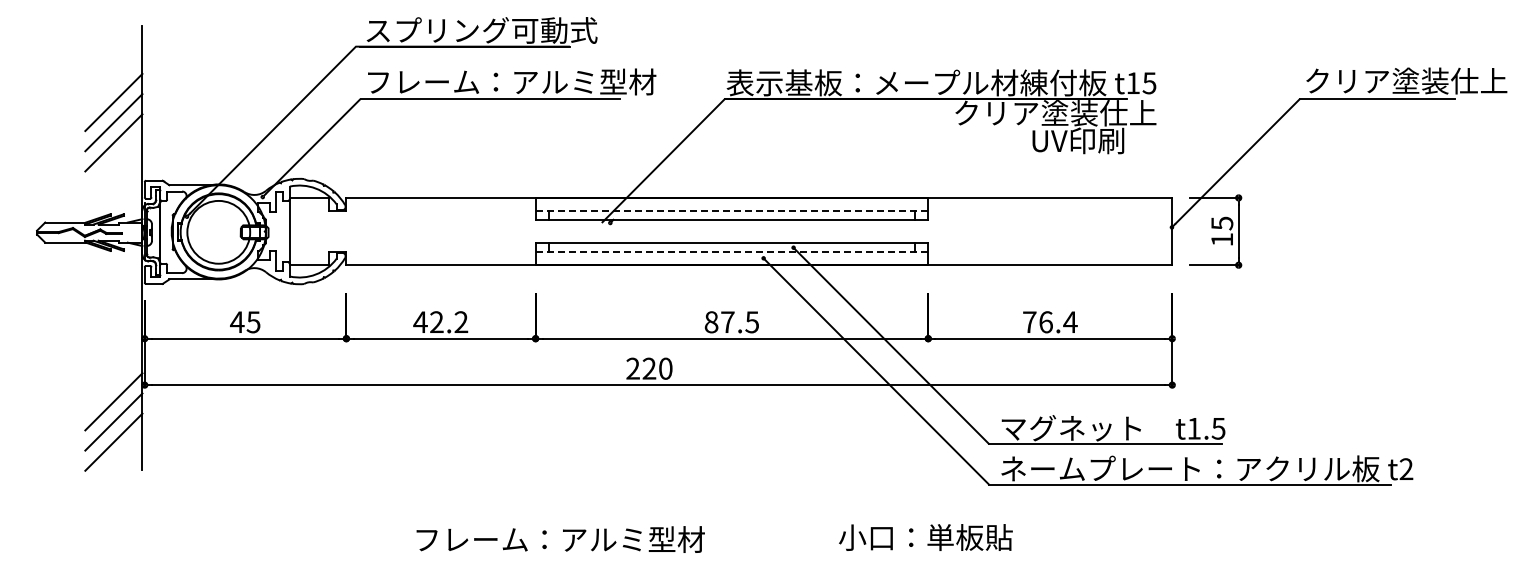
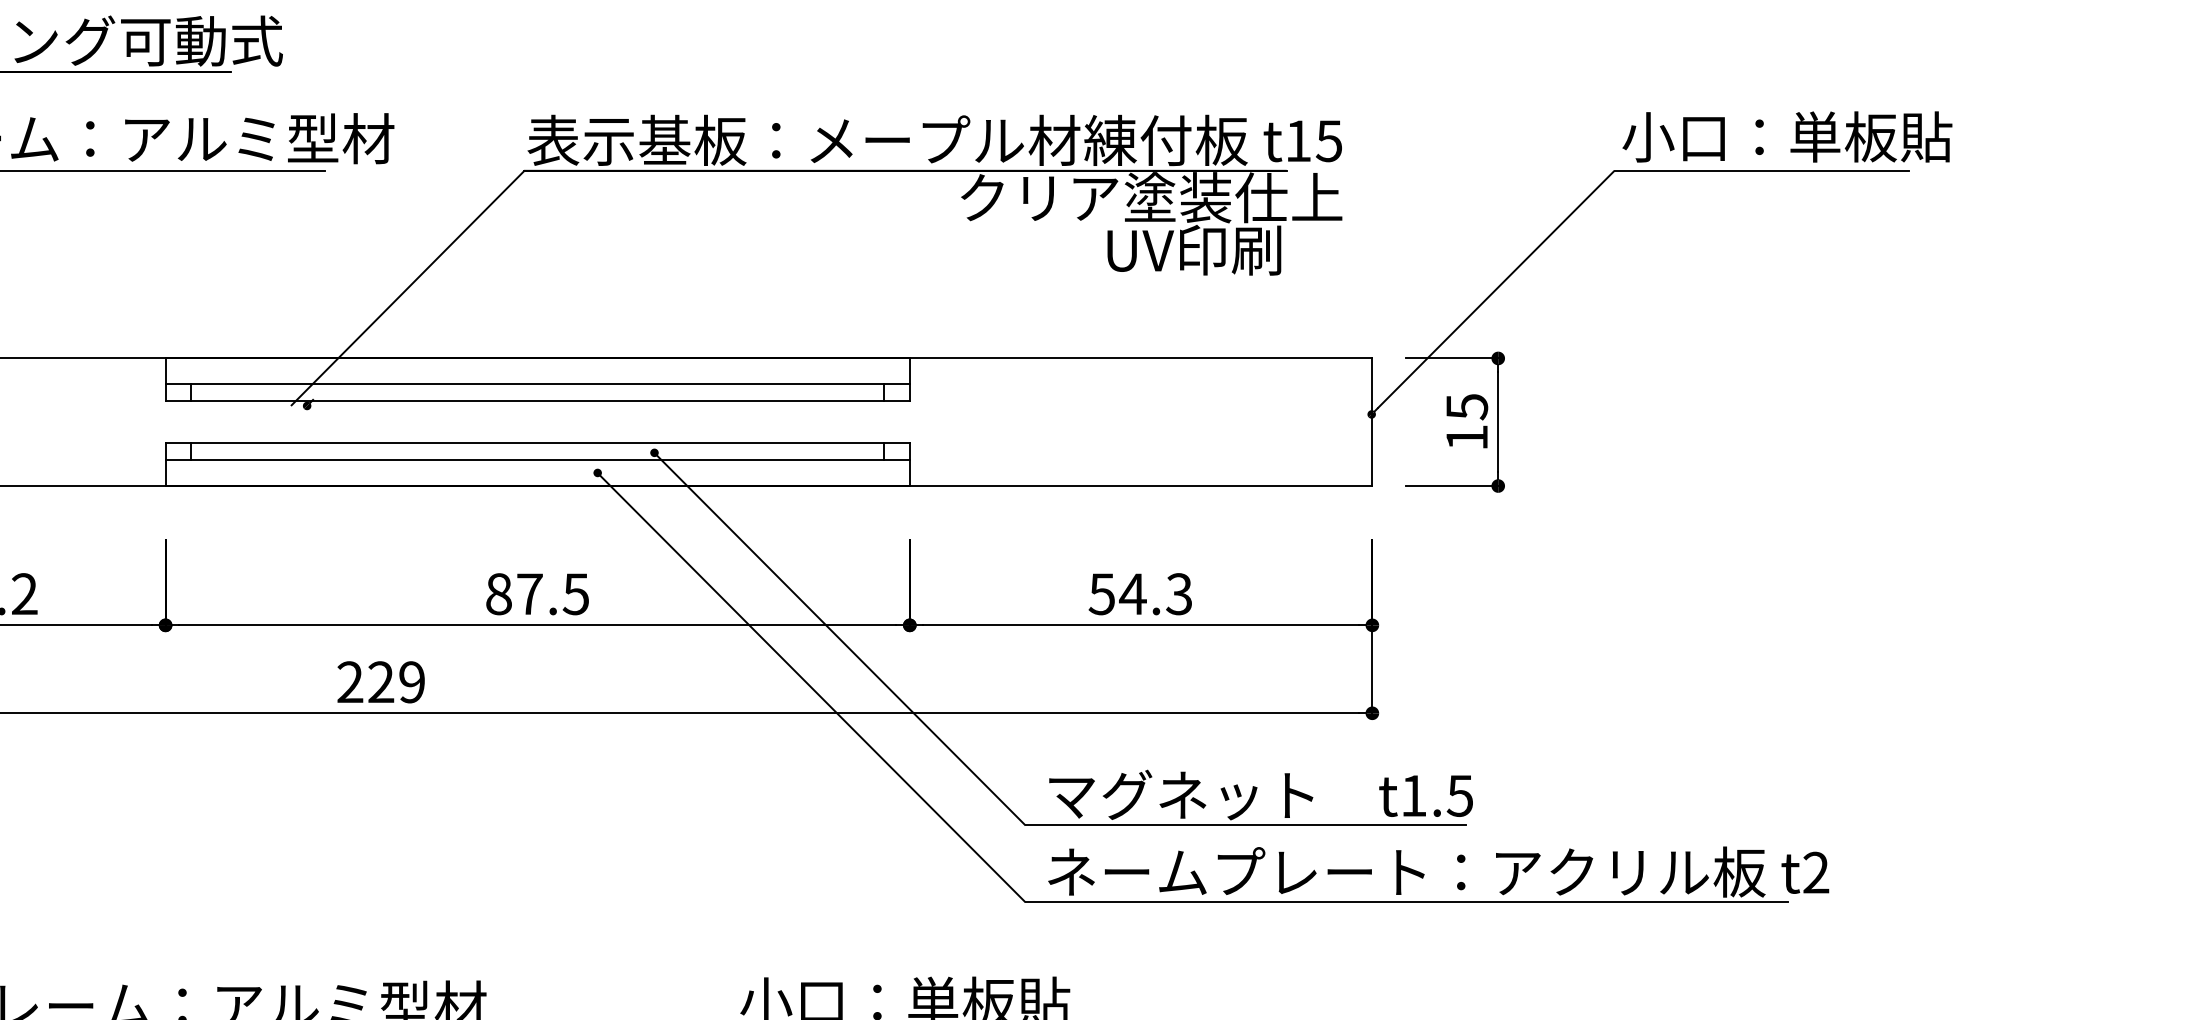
text: (1405, 80) -> (1814, 135), クリア塗装仕上 -> 小口：単板貼
line: (732, 211) -> (538, 384), dashed -> solid
line: (732, 251) -> (538, 460), dashed -> solid
text: (1049, 322) -> (1139, 594), 76.4 -> 54.3
text: (665, 368) -> (411, 681), 220 -> 229

